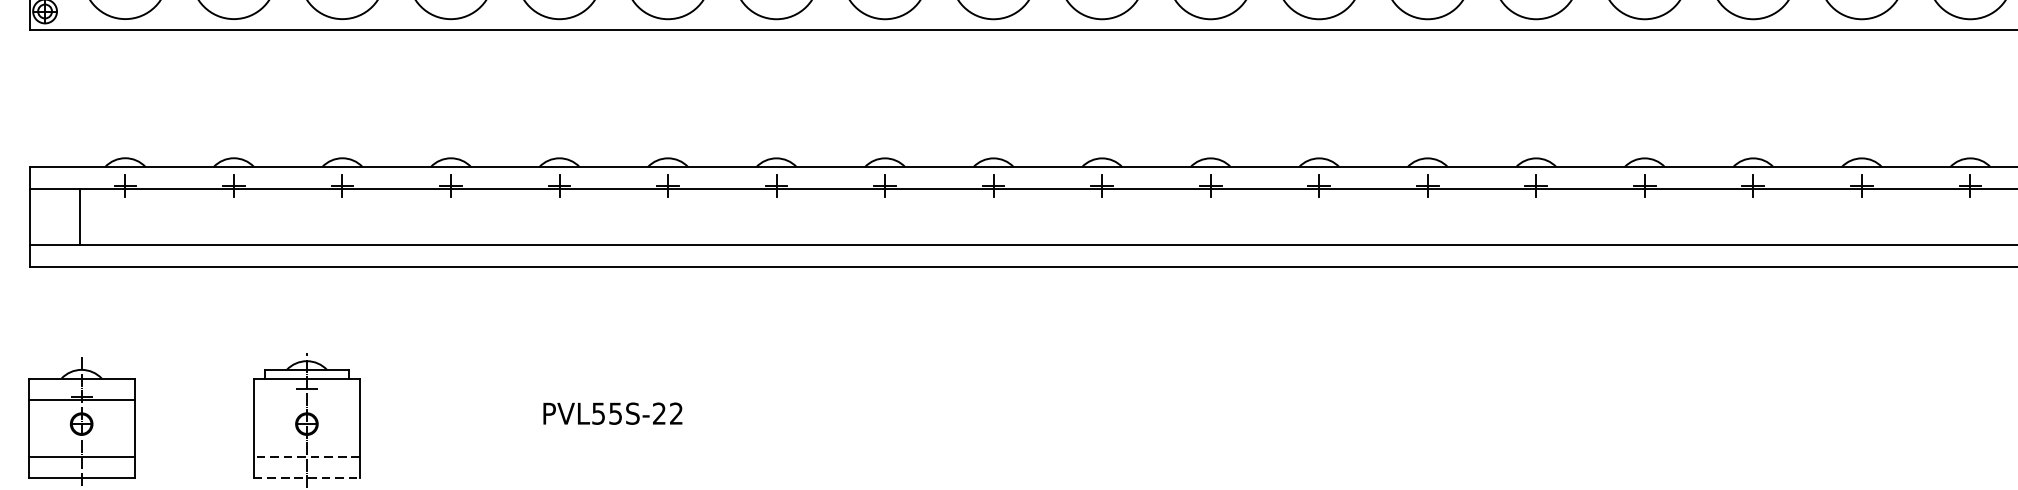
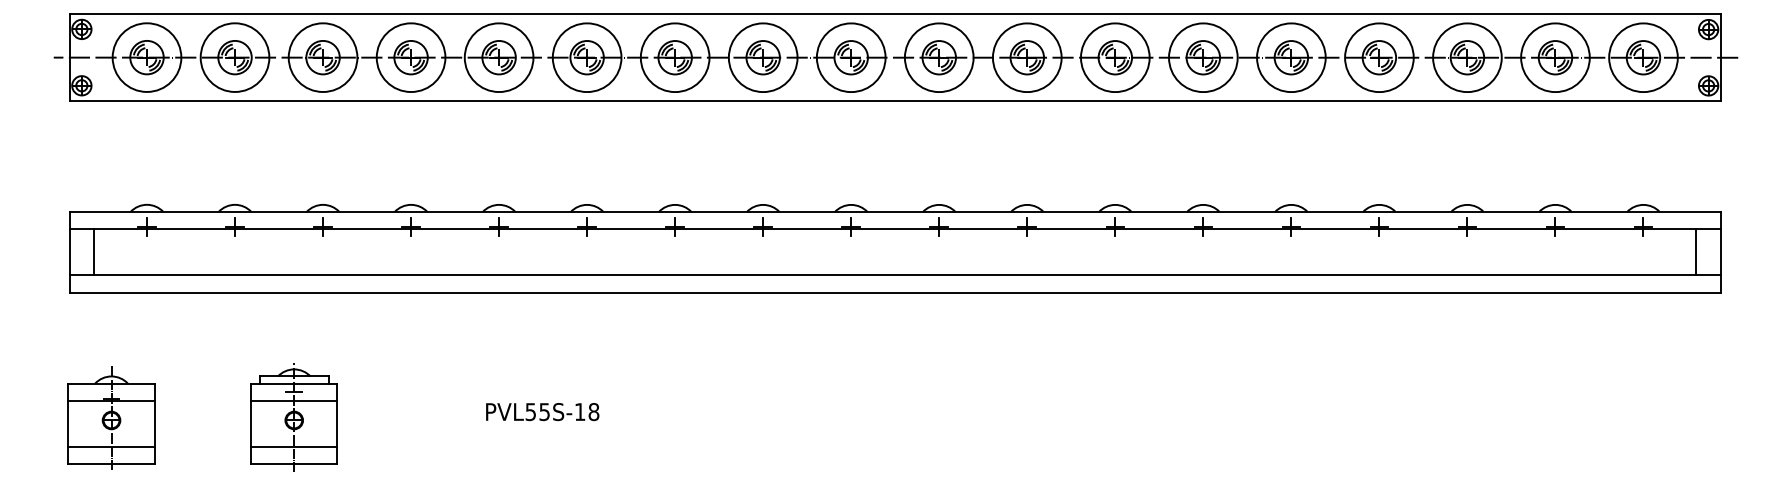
line: (80, 217) -> (94, 252), moved
line: (307, 400) -> (294, 401), added
text: (667, 414) -> (586, 412), PVL55S-22 -> PVL55S-18
line: (306, 456) -> (293, 446), dashed -> solid
line: (307, 478) -> (294, 464), dashed -> solid

